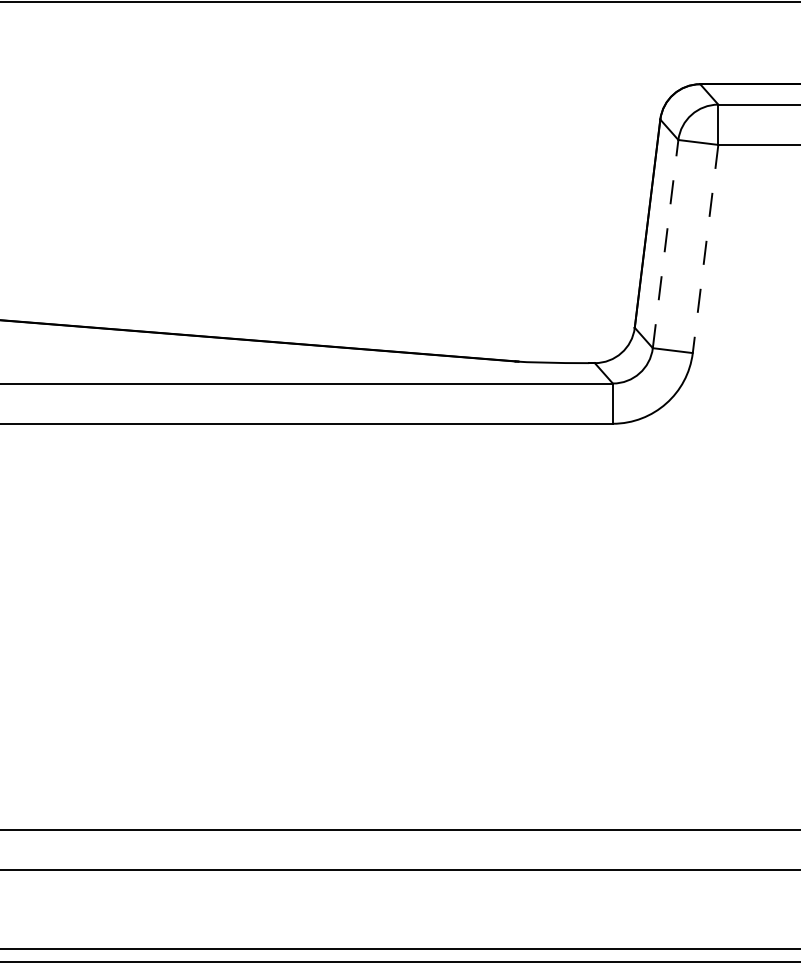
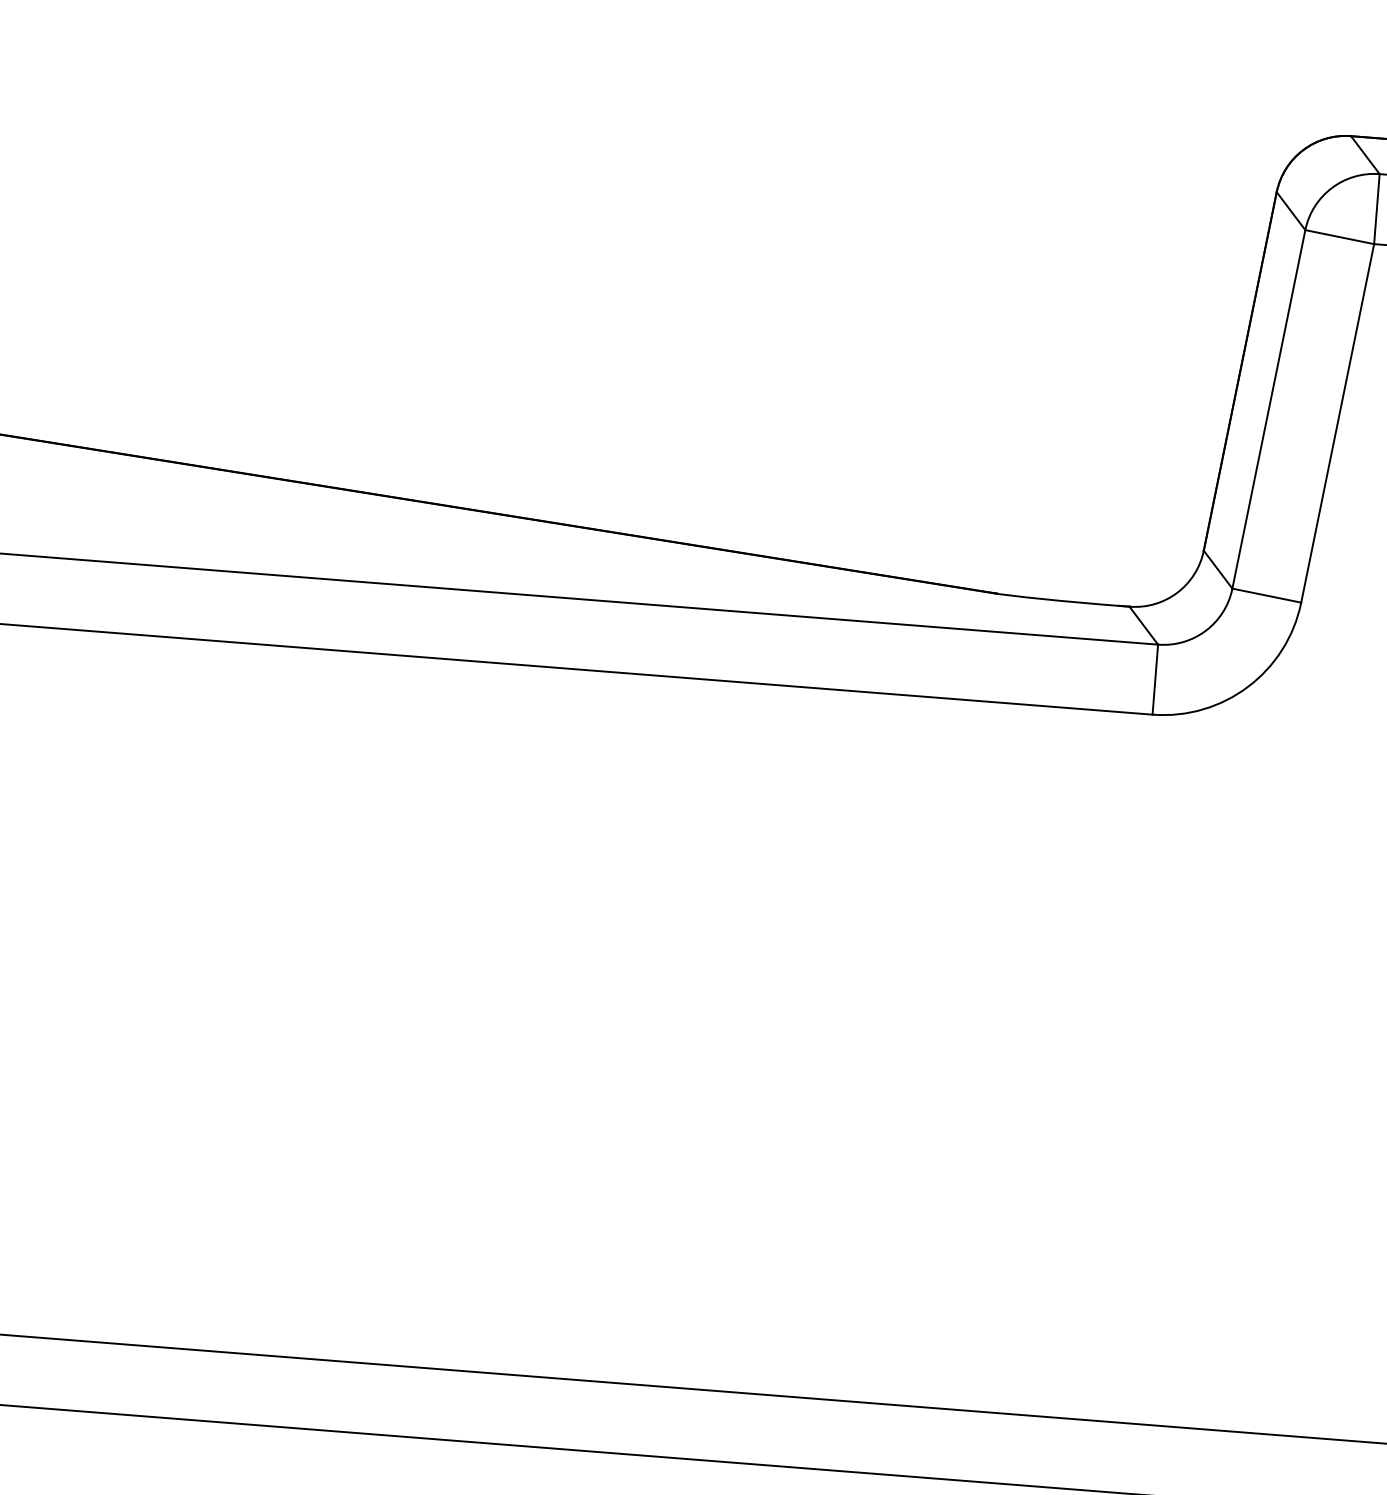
line: (665, 244) -> (1268, 410), dashed -> solid
line: (705, 249) -> (1337, 424), dashed -> solid

